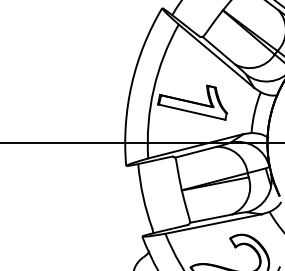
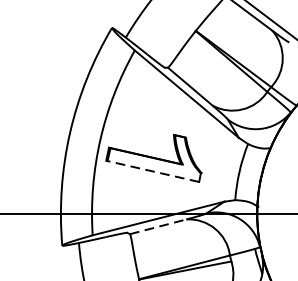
line: (191, 112) -> (152, 171), solid -> dashed
line: (196, 152) -> (159, 227), solid -> dashed

